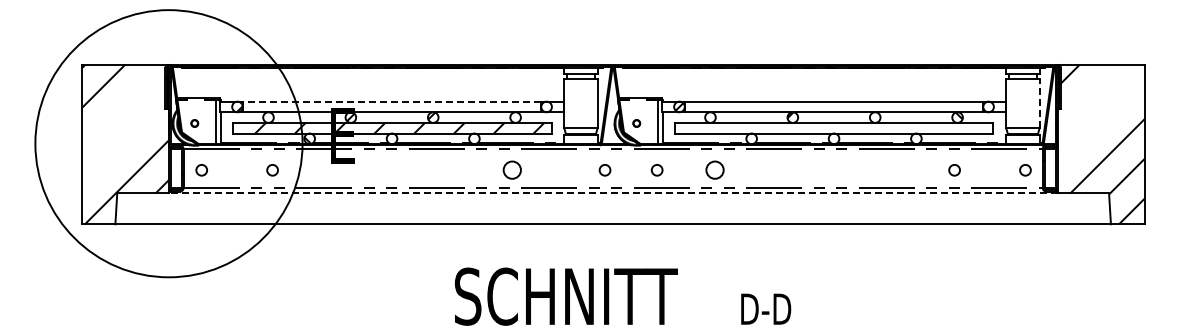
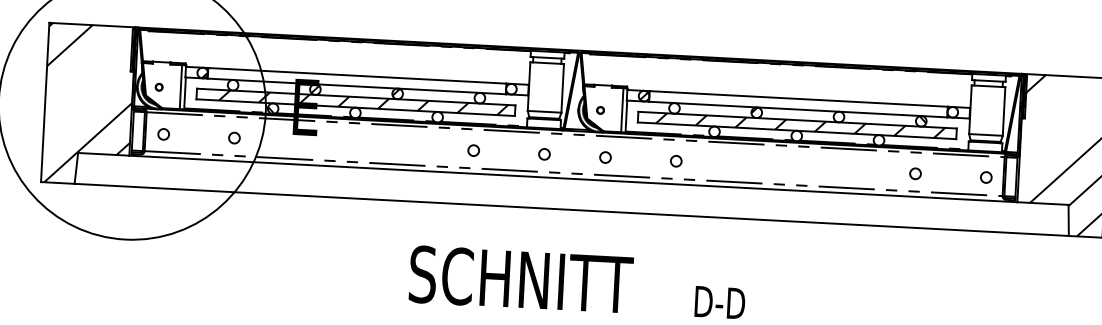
line: (391, 101) -> (356, 75), dashed -> solid
line: (1039, 102) -> (1003, 110), dashed -> solid
hatch: (836, 127) -> (799, 124), added
circle: (511, 170) -> (473, 150), size x0.62
circle: (604, 170) -> (543, 154), moved
circle: (656, 170) -> (604, 157), moved
circle: (714, 170) -> (675, 161), size x0.62
line: (613, 193) -> (573, 179), dashed -> solid

